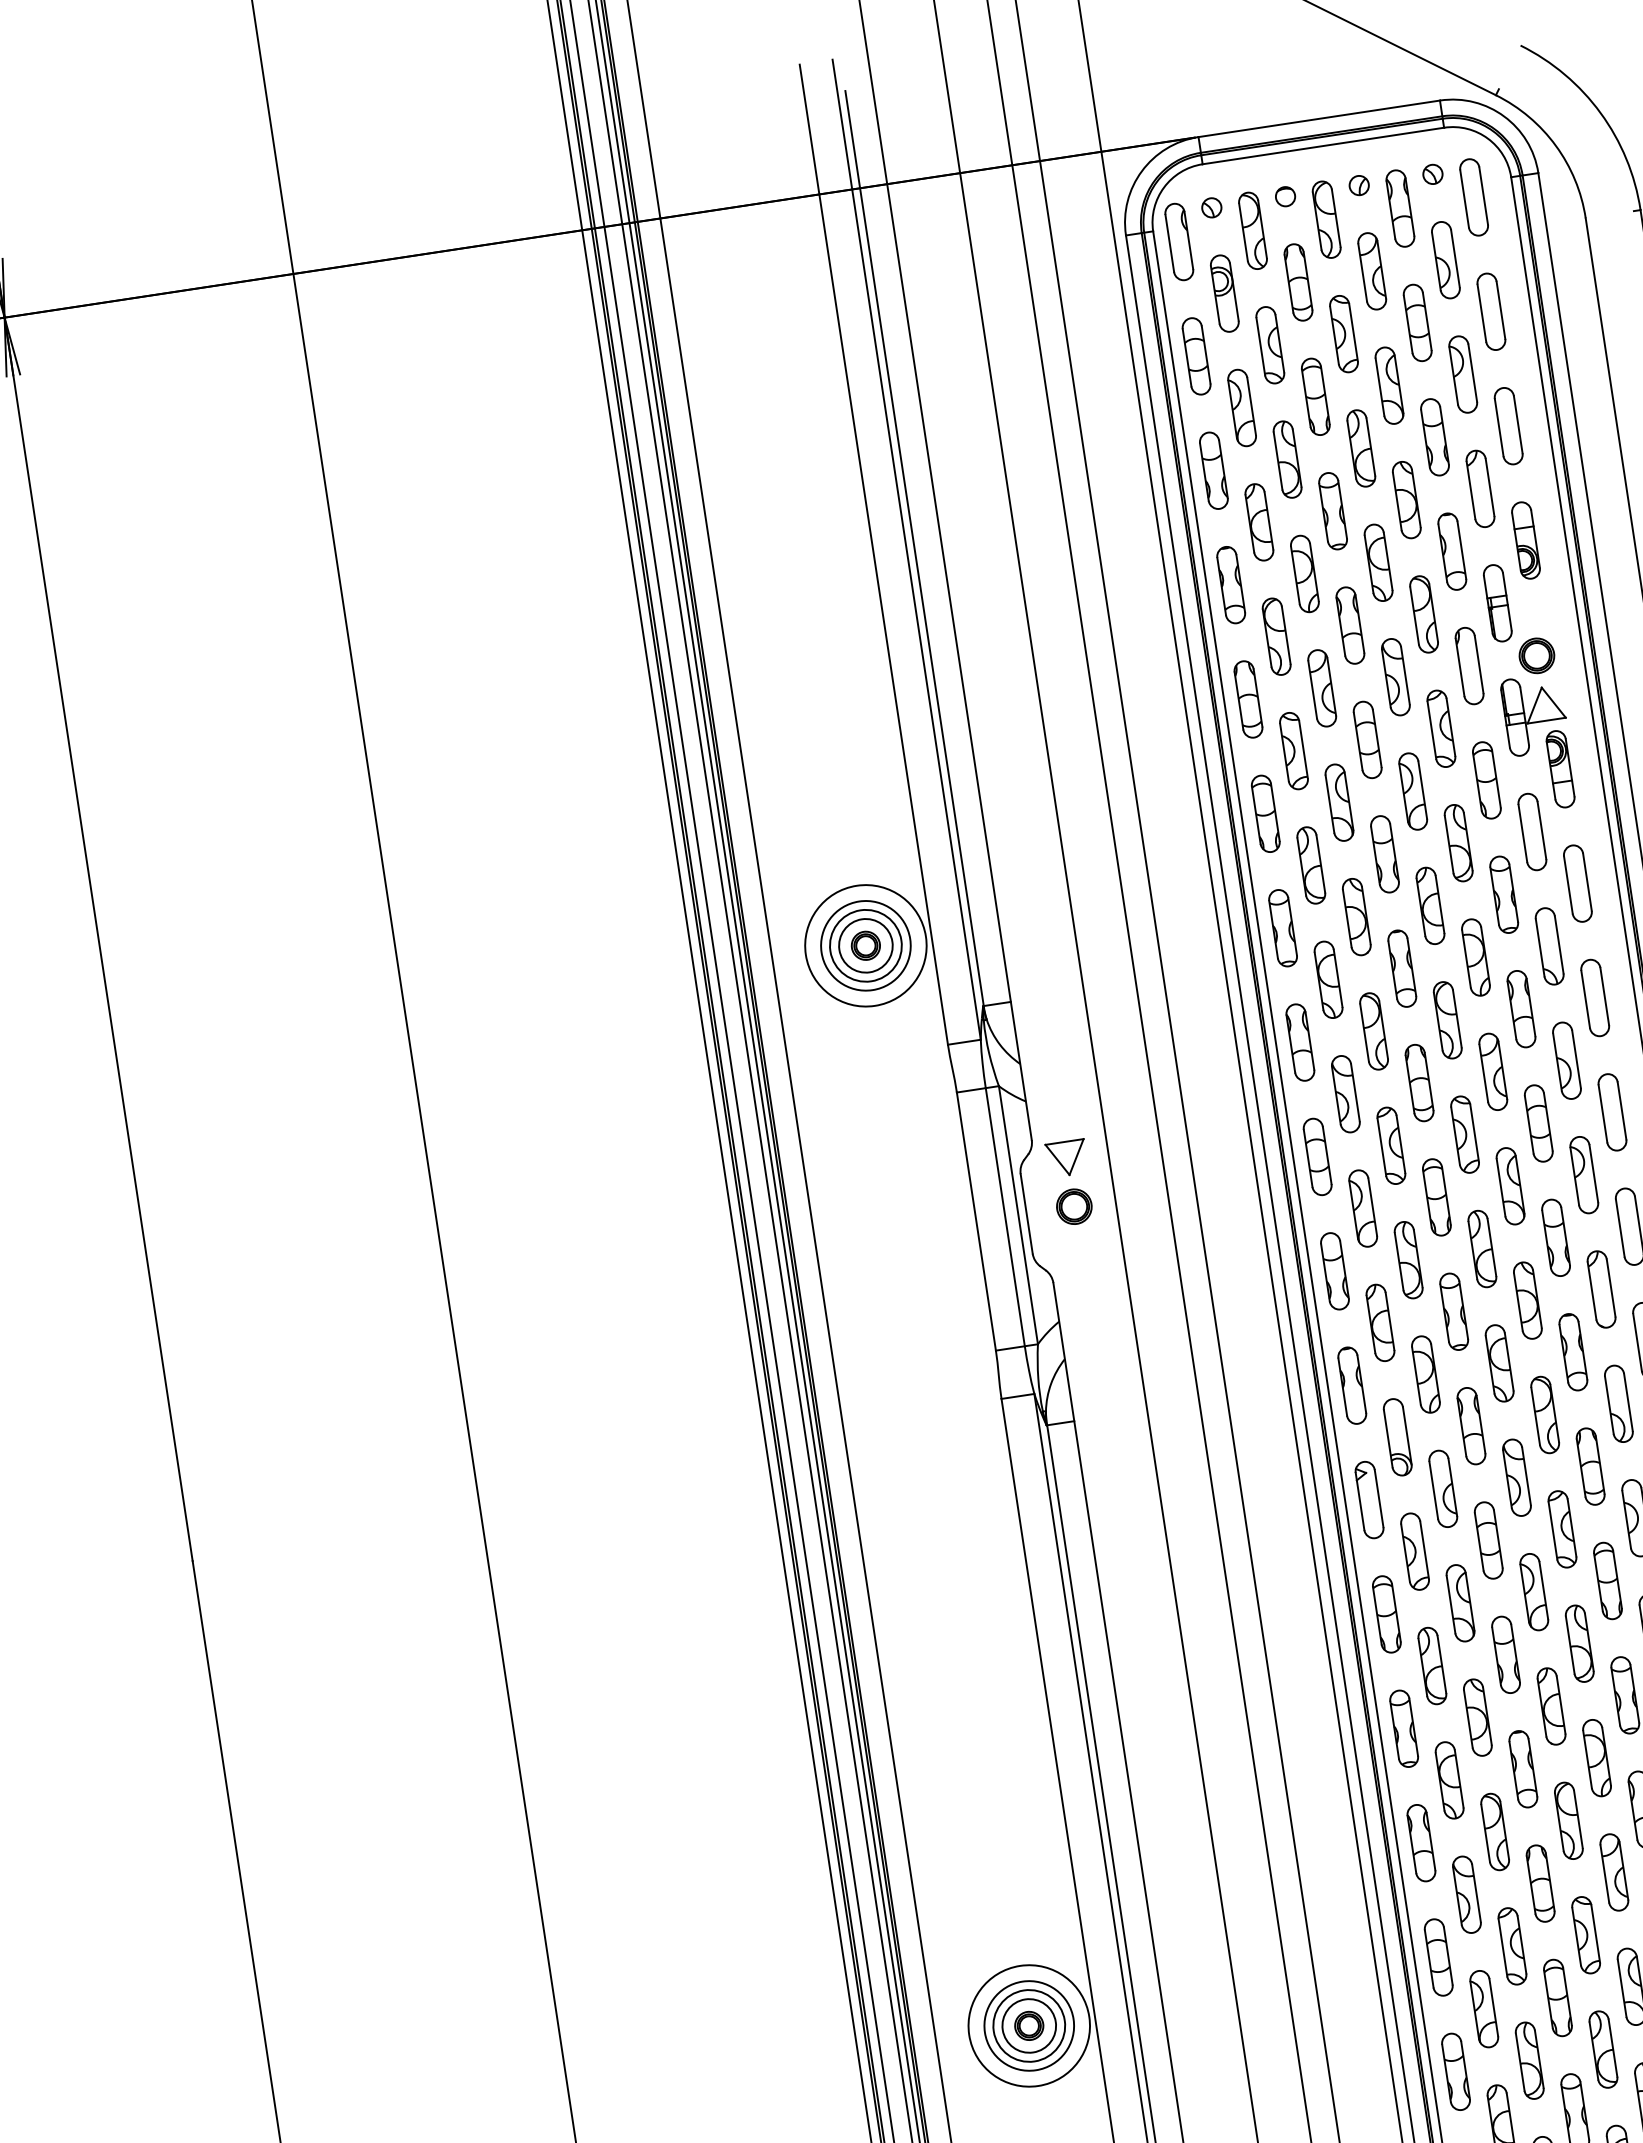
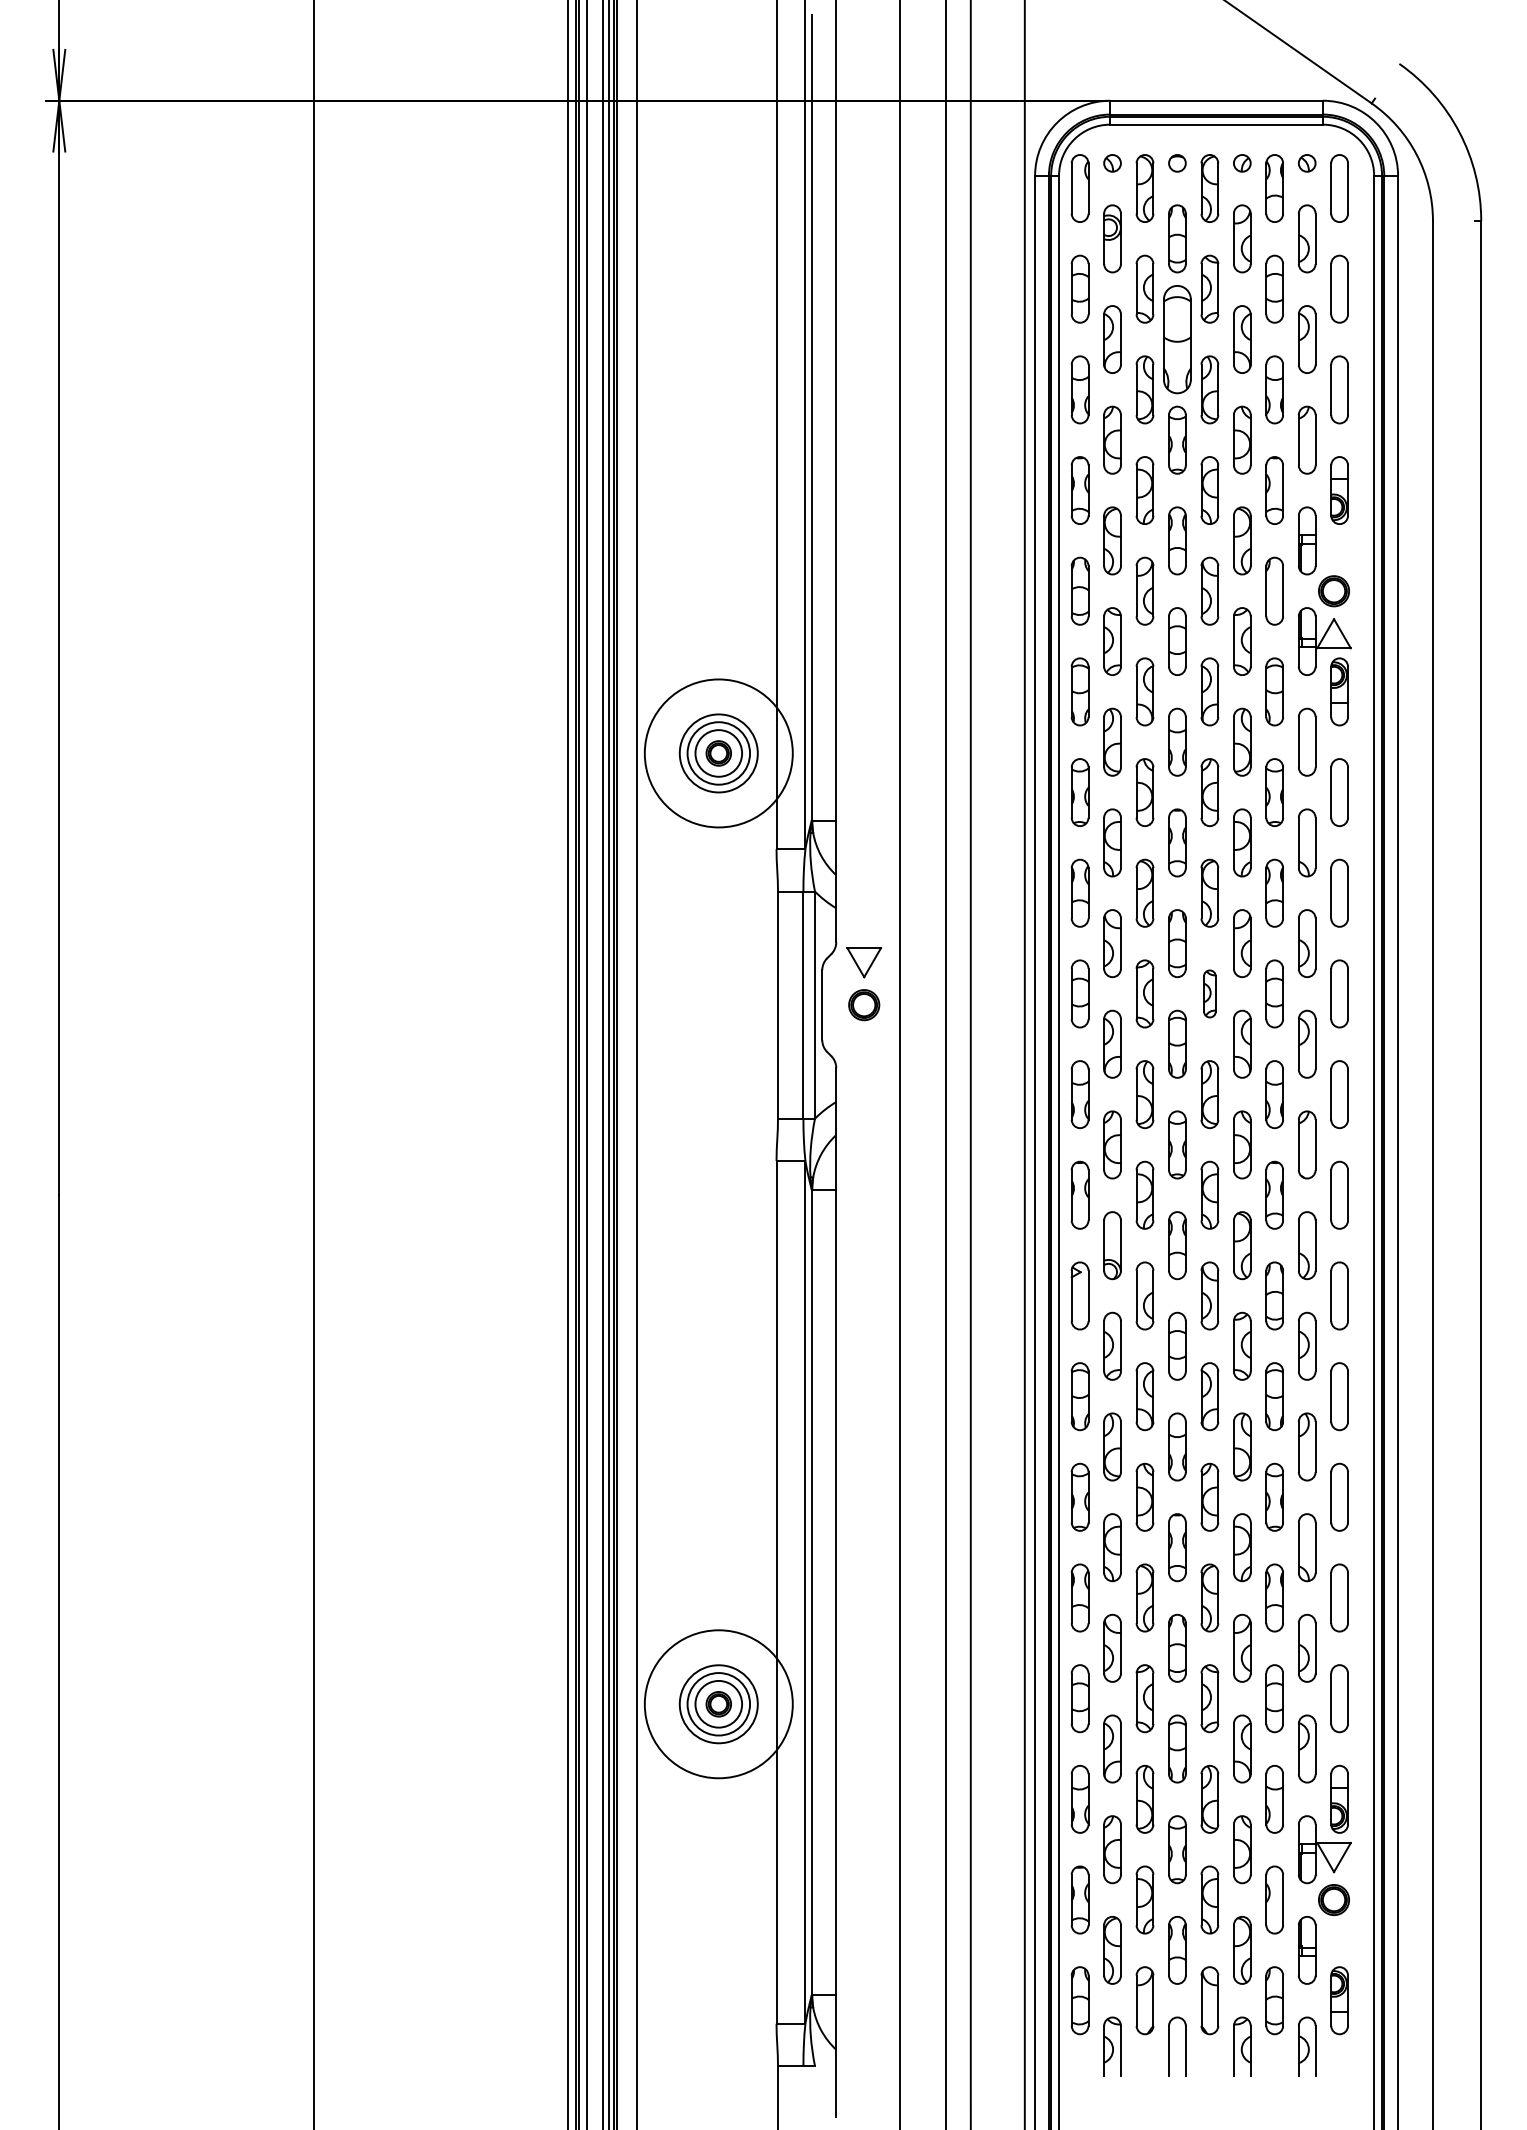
part: (1315, 396) -> (1177, 339), size x1.6
circle: (865, 945) -> (718, 753), size x1.4
part: (1464, 1134) -> (1209, 993), size x0.7
circle: (1028, 2026) -> (718, 1704), size x1.4

